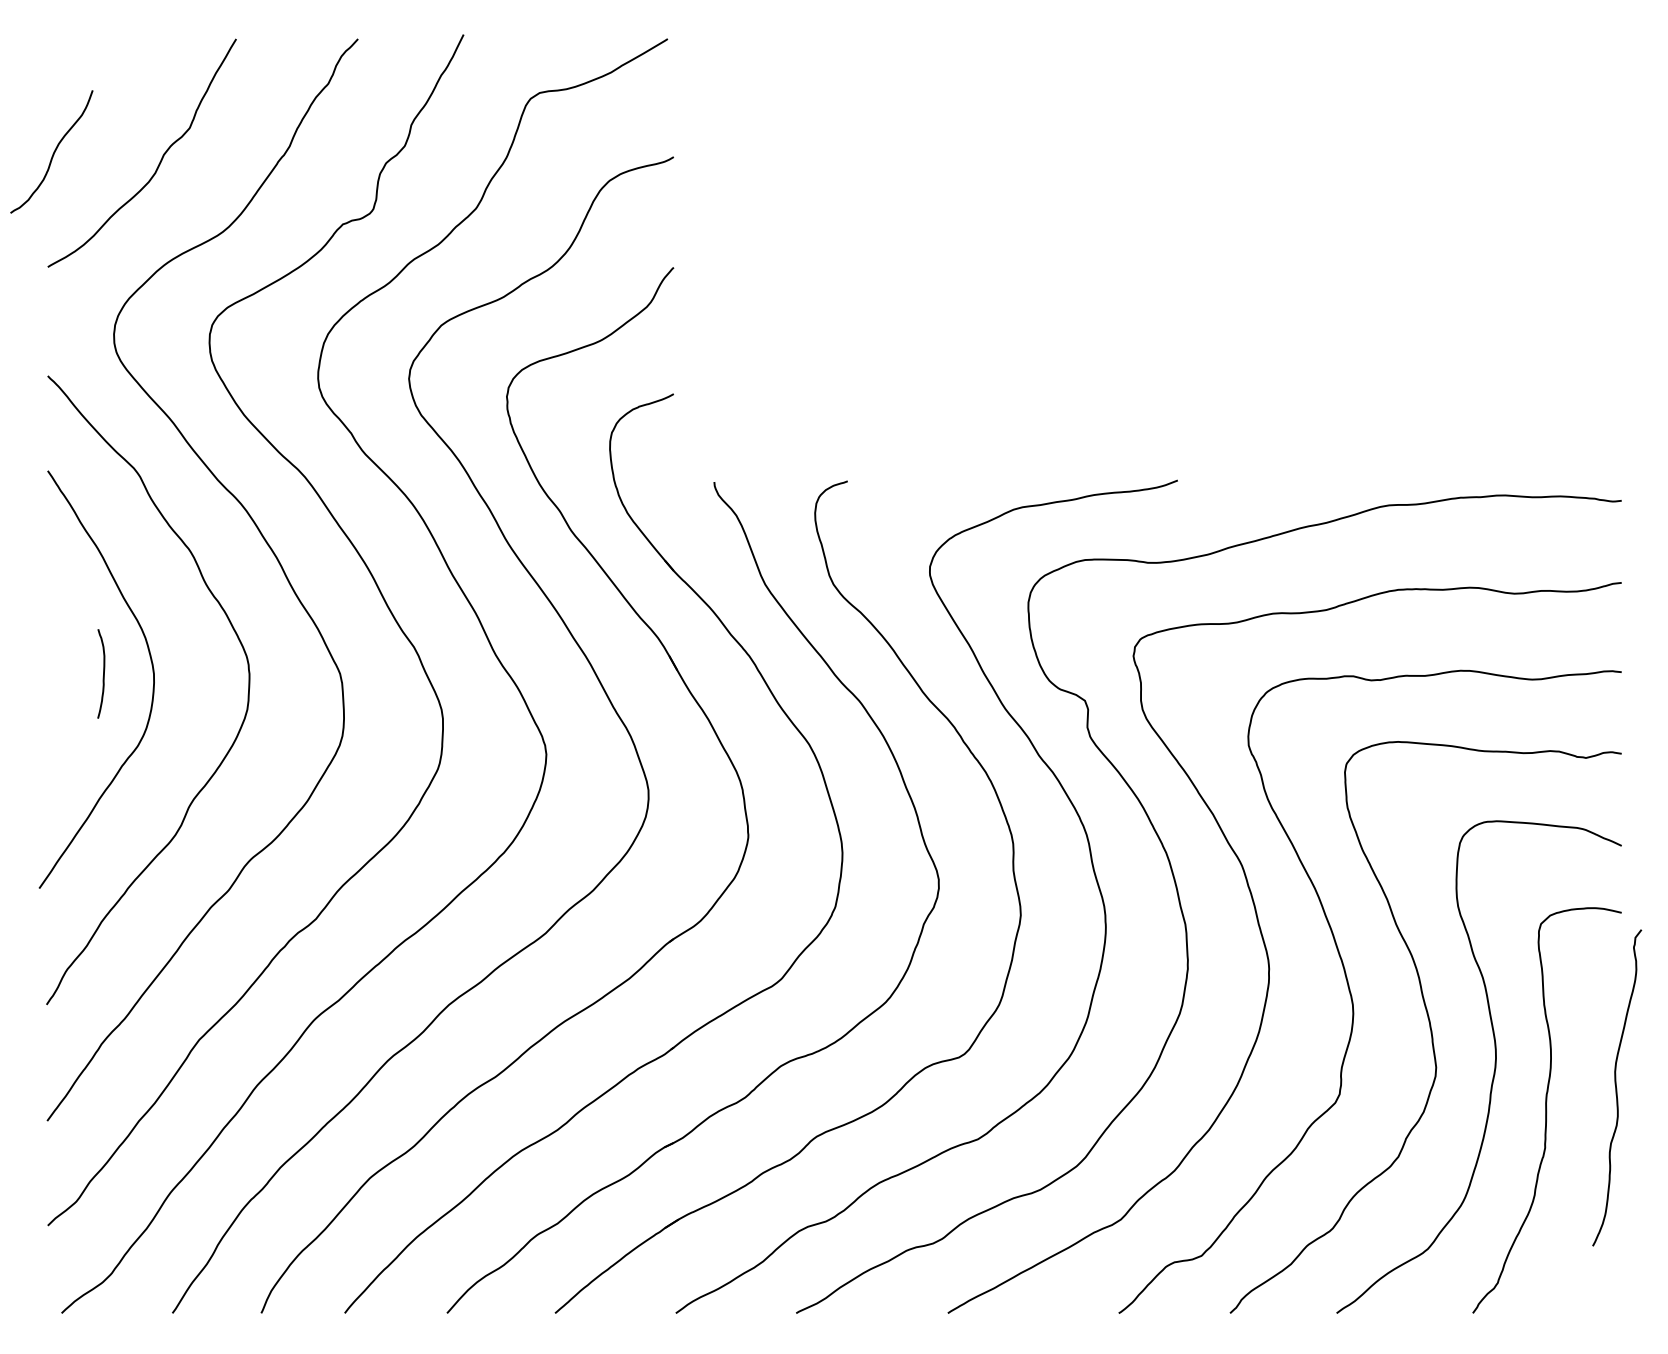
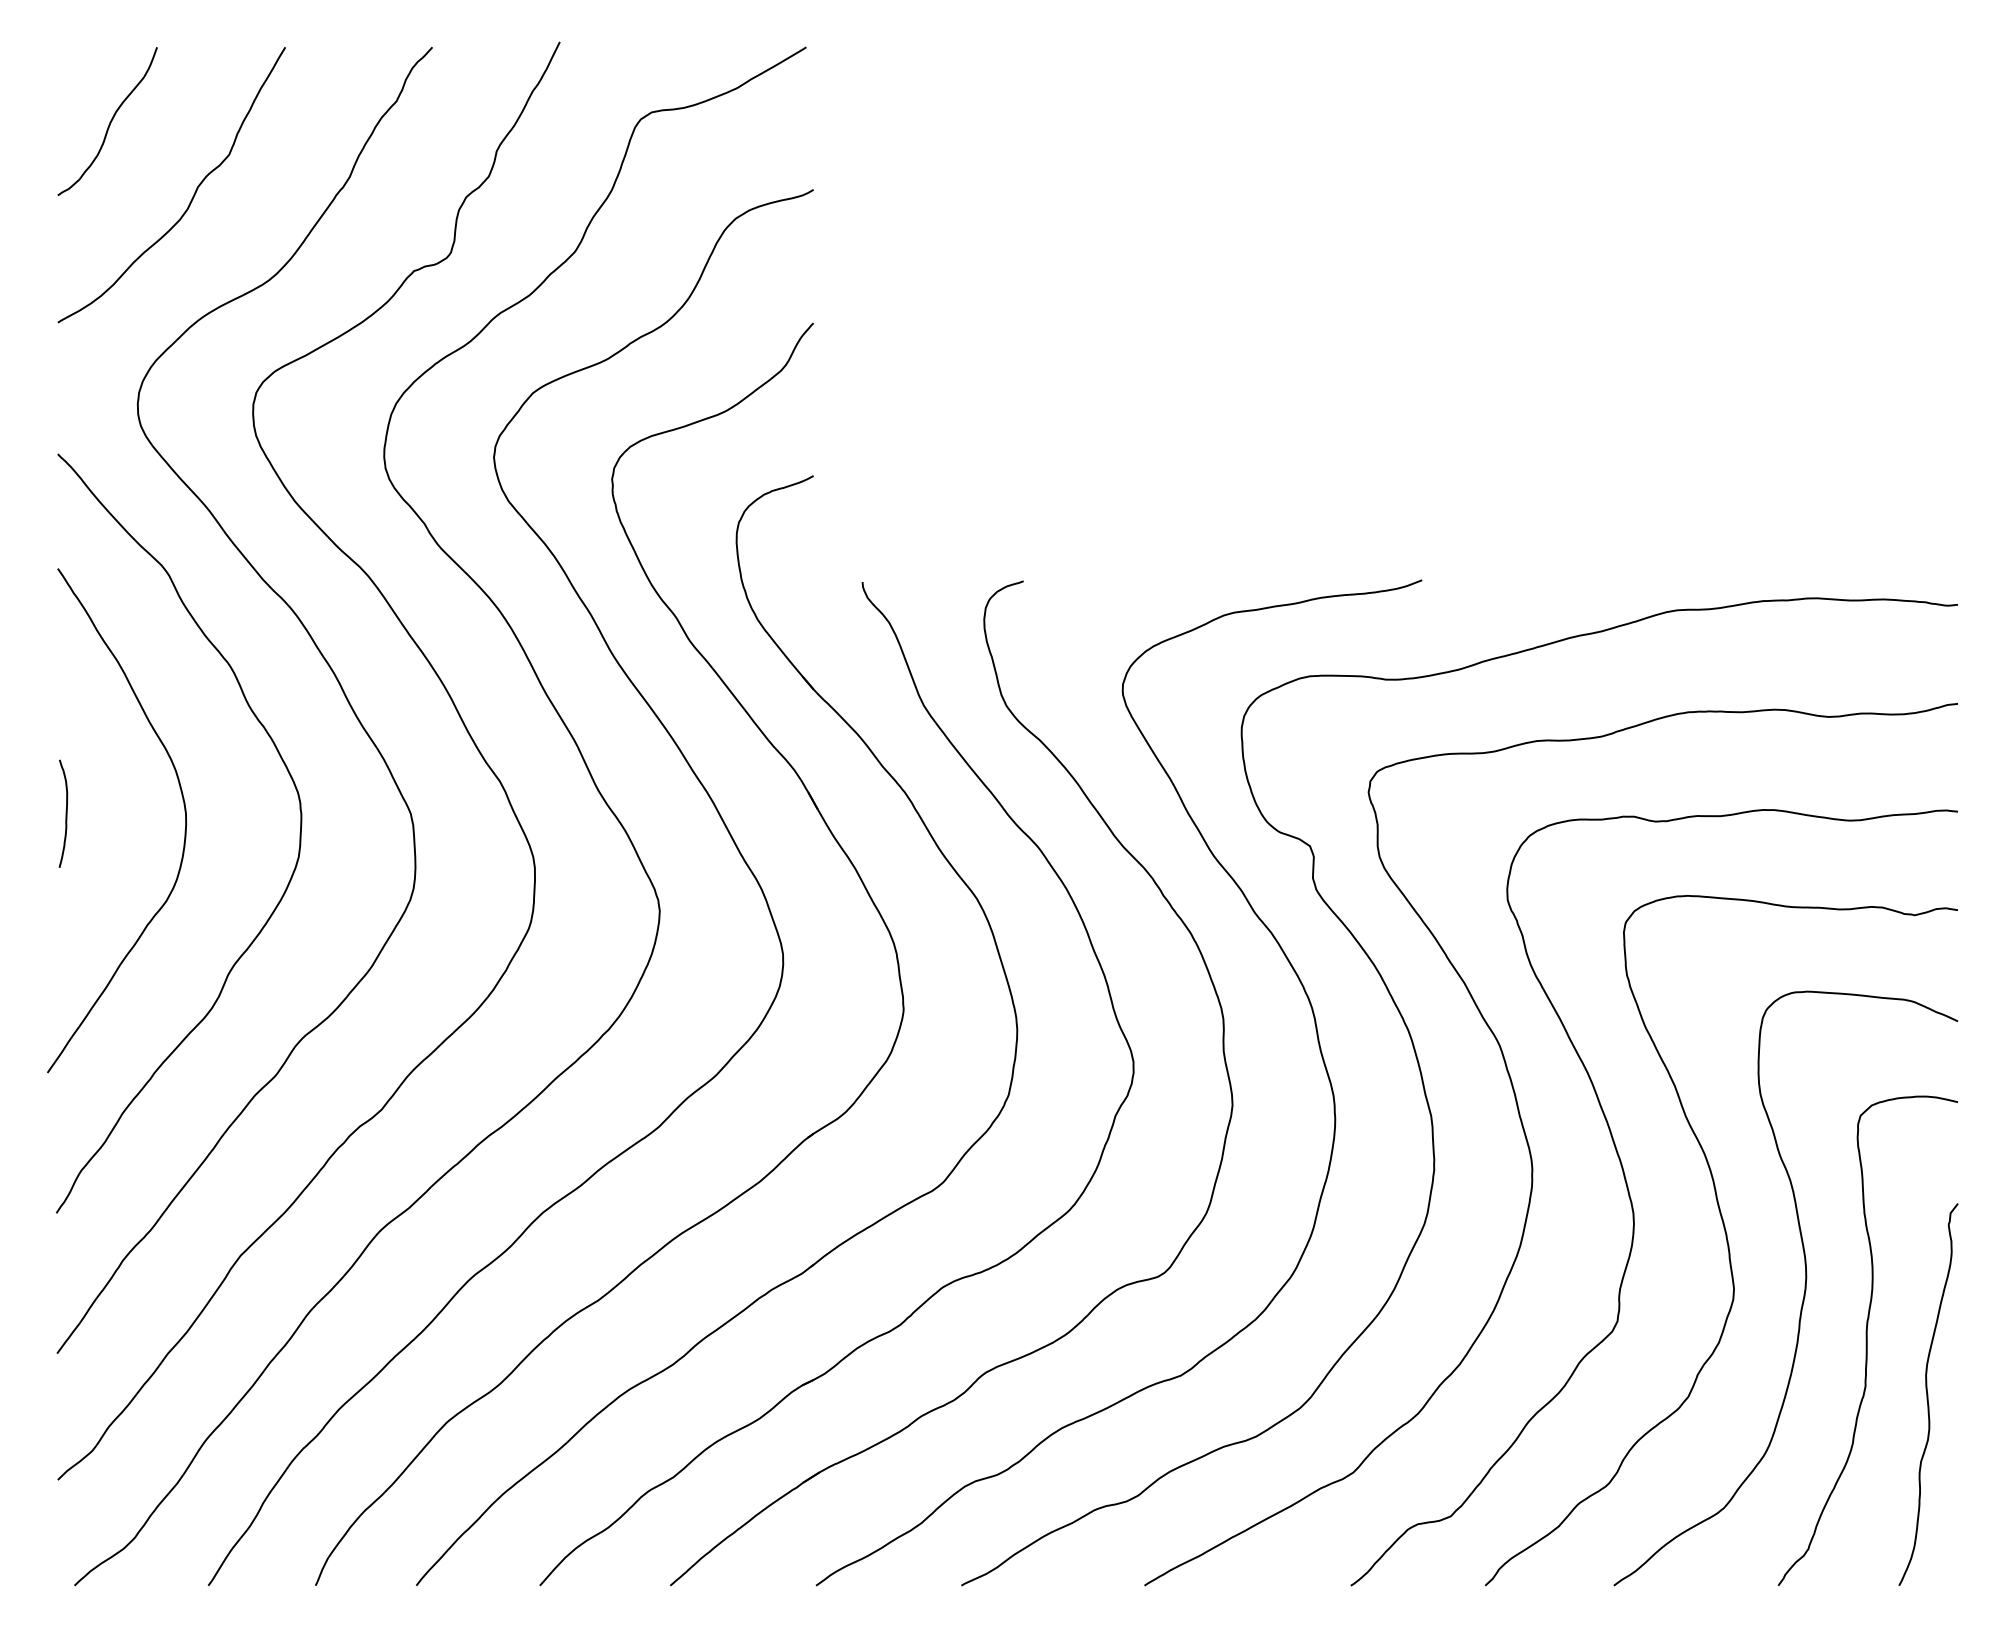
curve: (53, 152) -> (109, 122), moved
curve: (103, 673) -> (65, 813), moved
curve: (1617, 1087) -> (1928, 1394), moved

